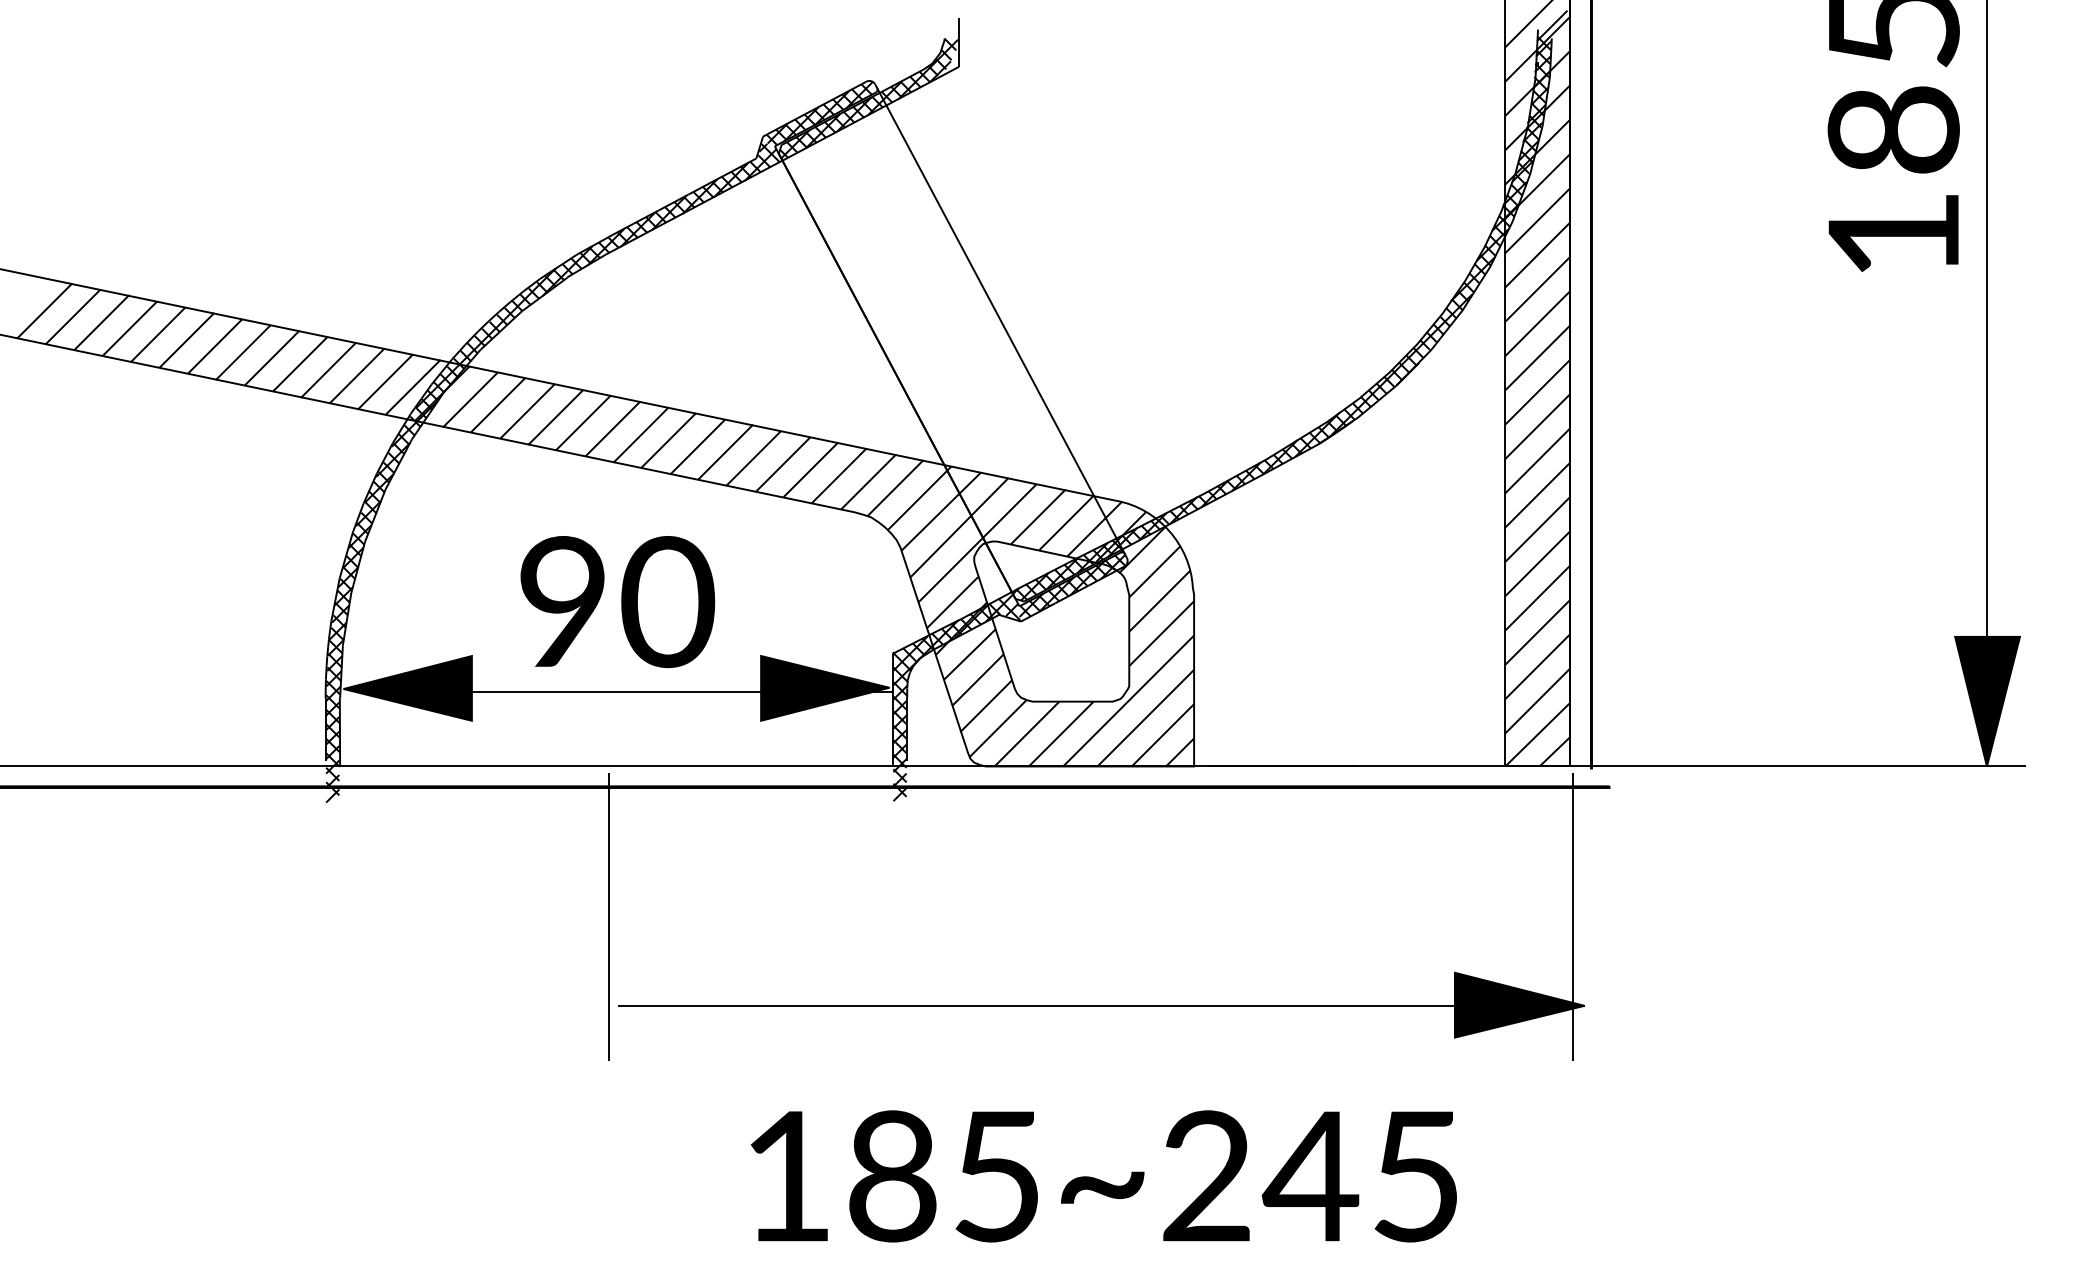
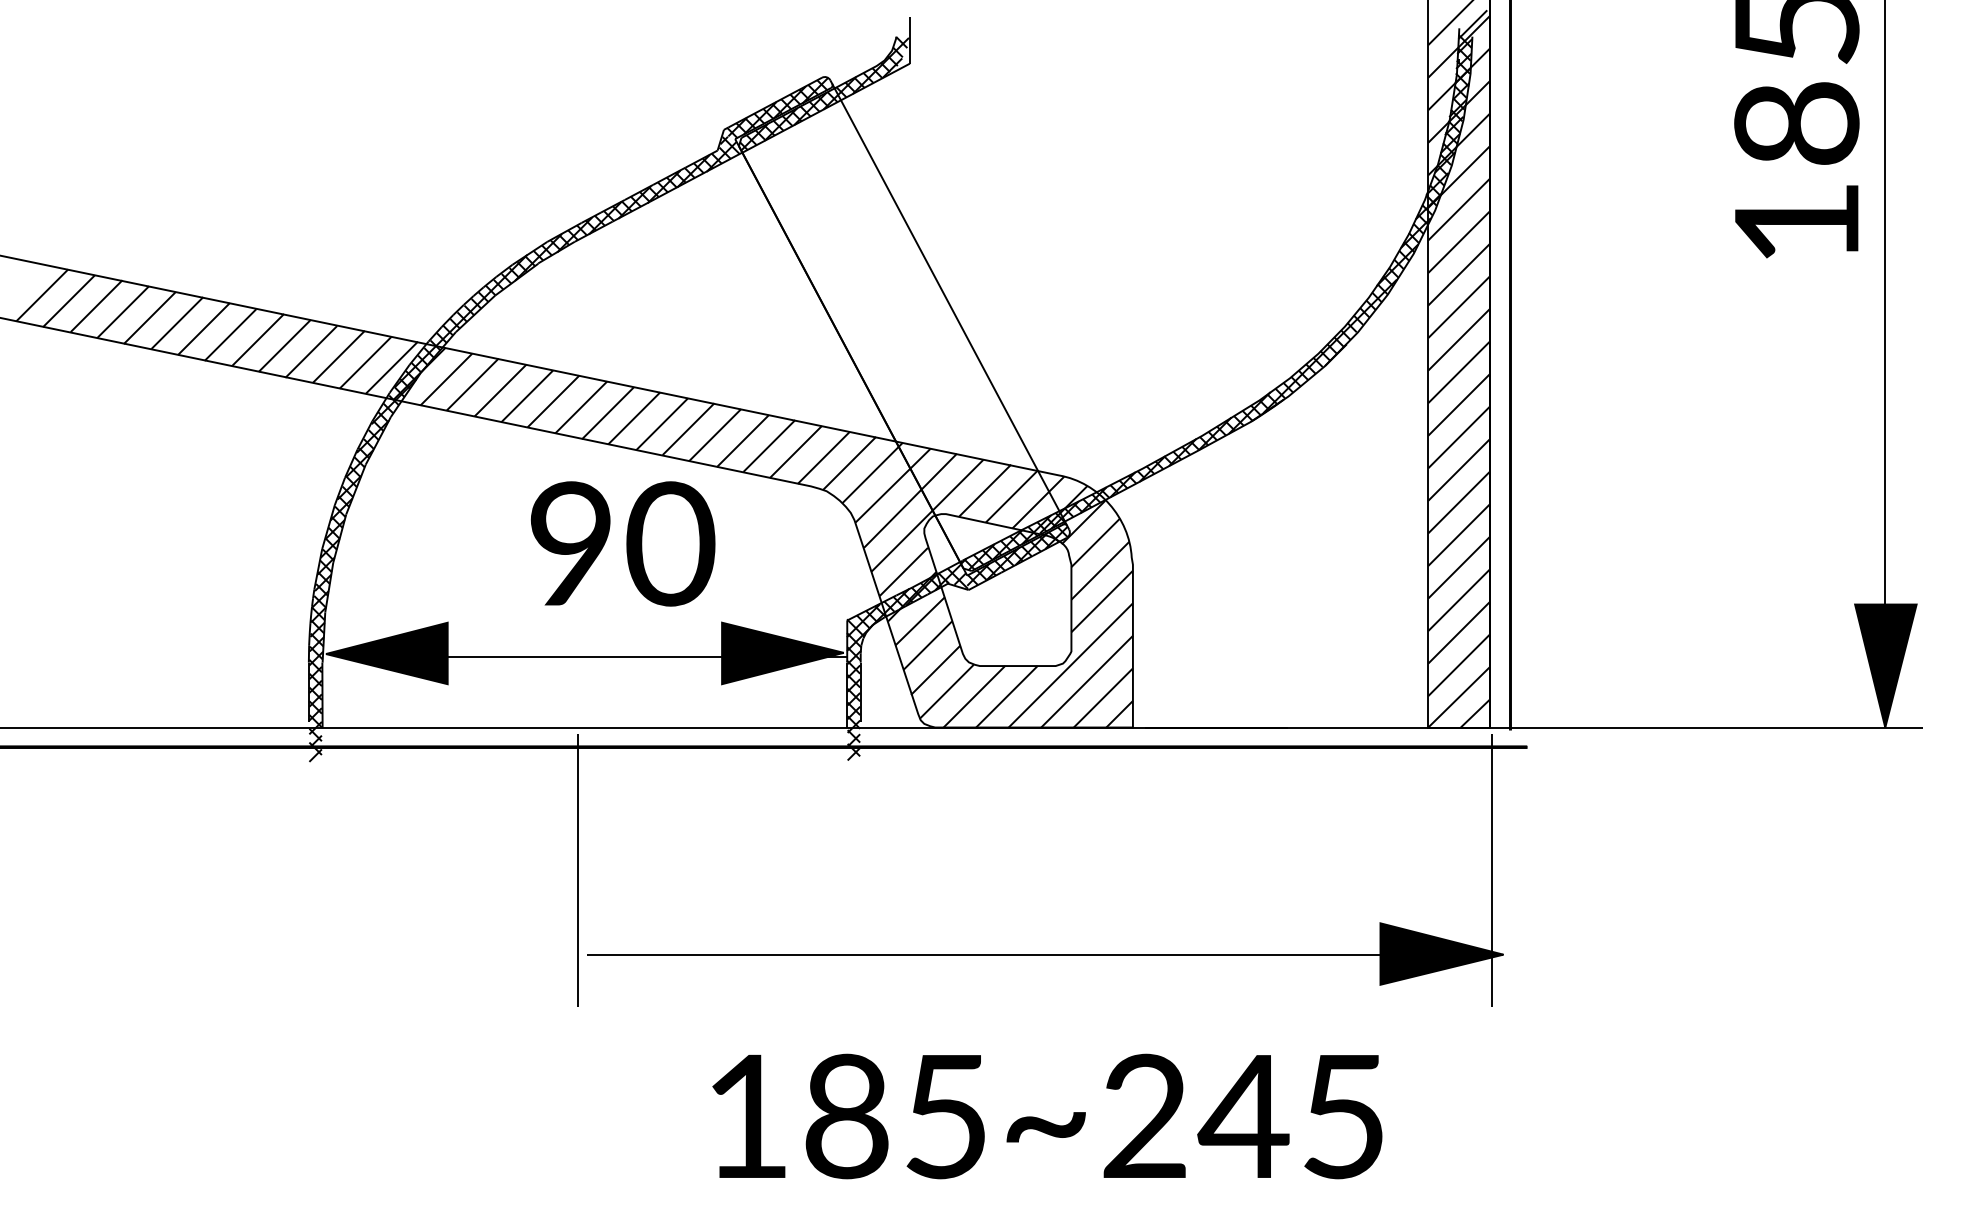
text: (617, 602) -> (622, 544), moved

